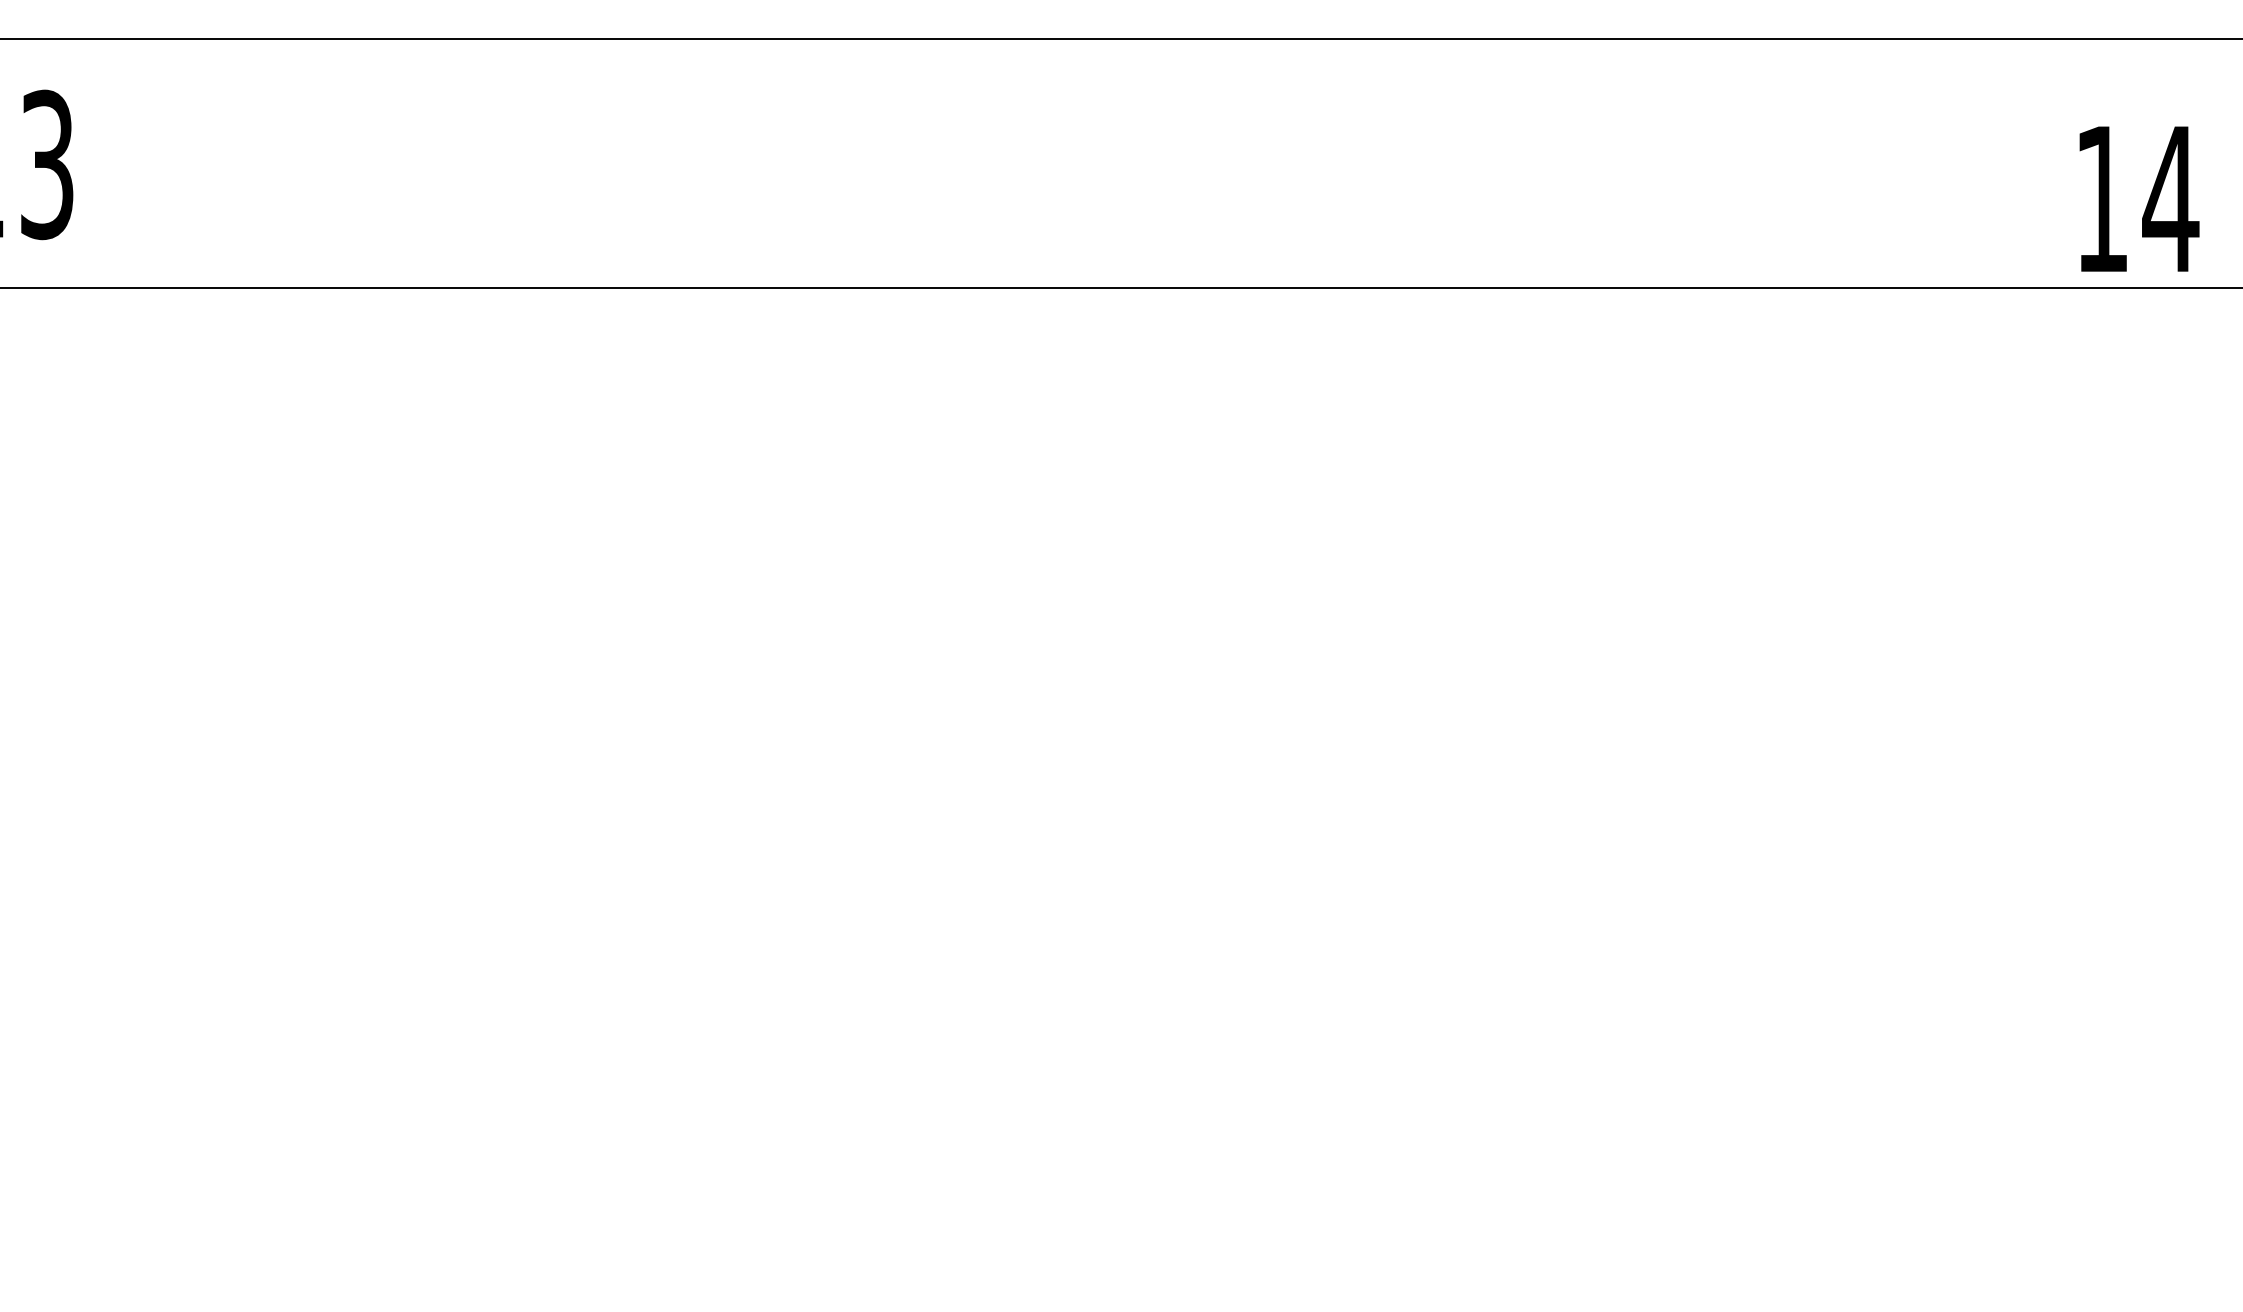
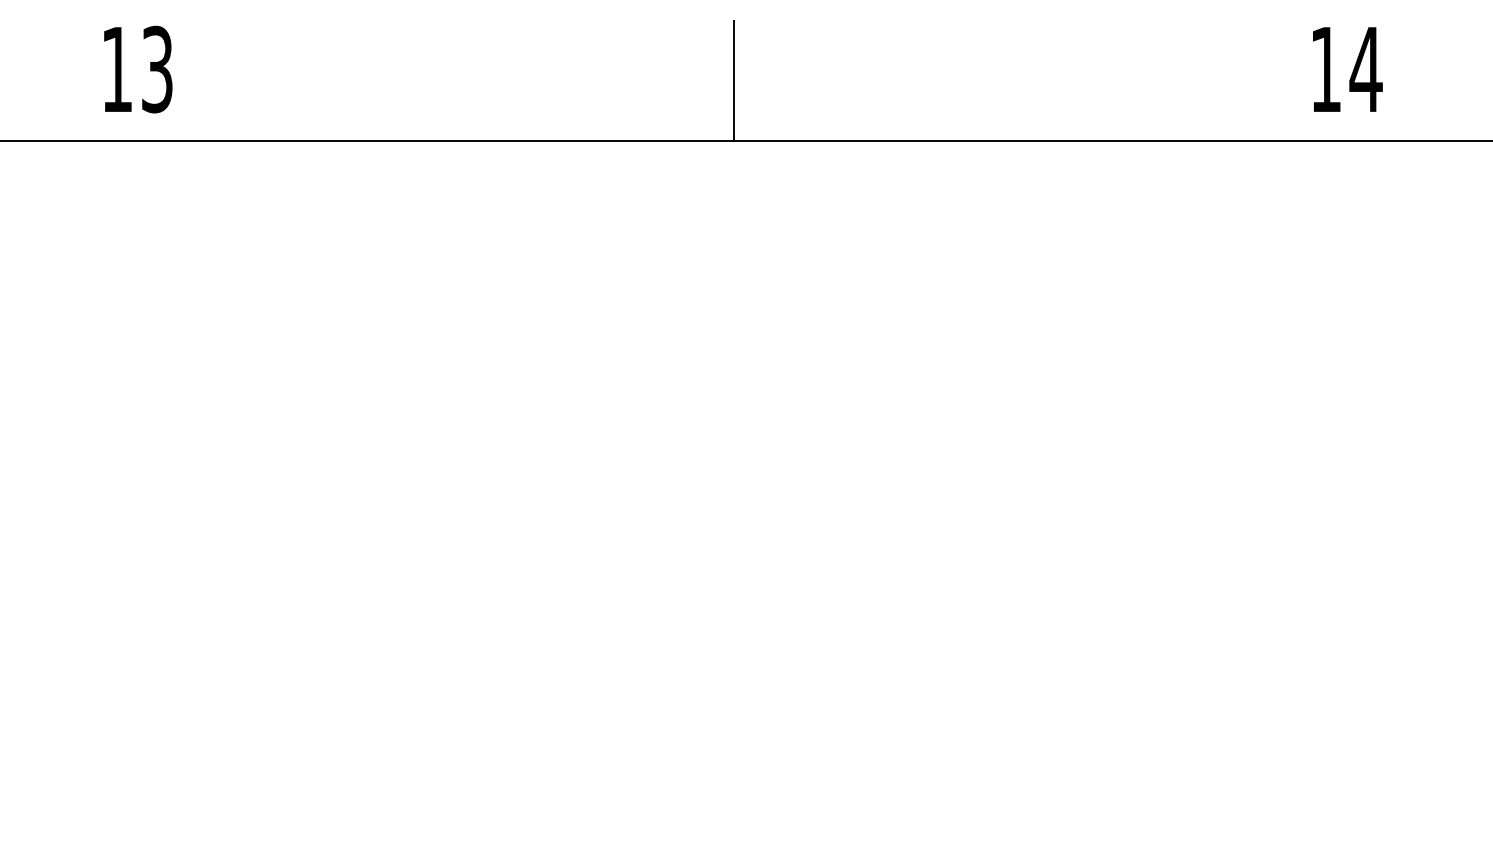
line: (1036, 185) -> (734, 81), added
text: (2138, 199) -> (1347, 69), moved

